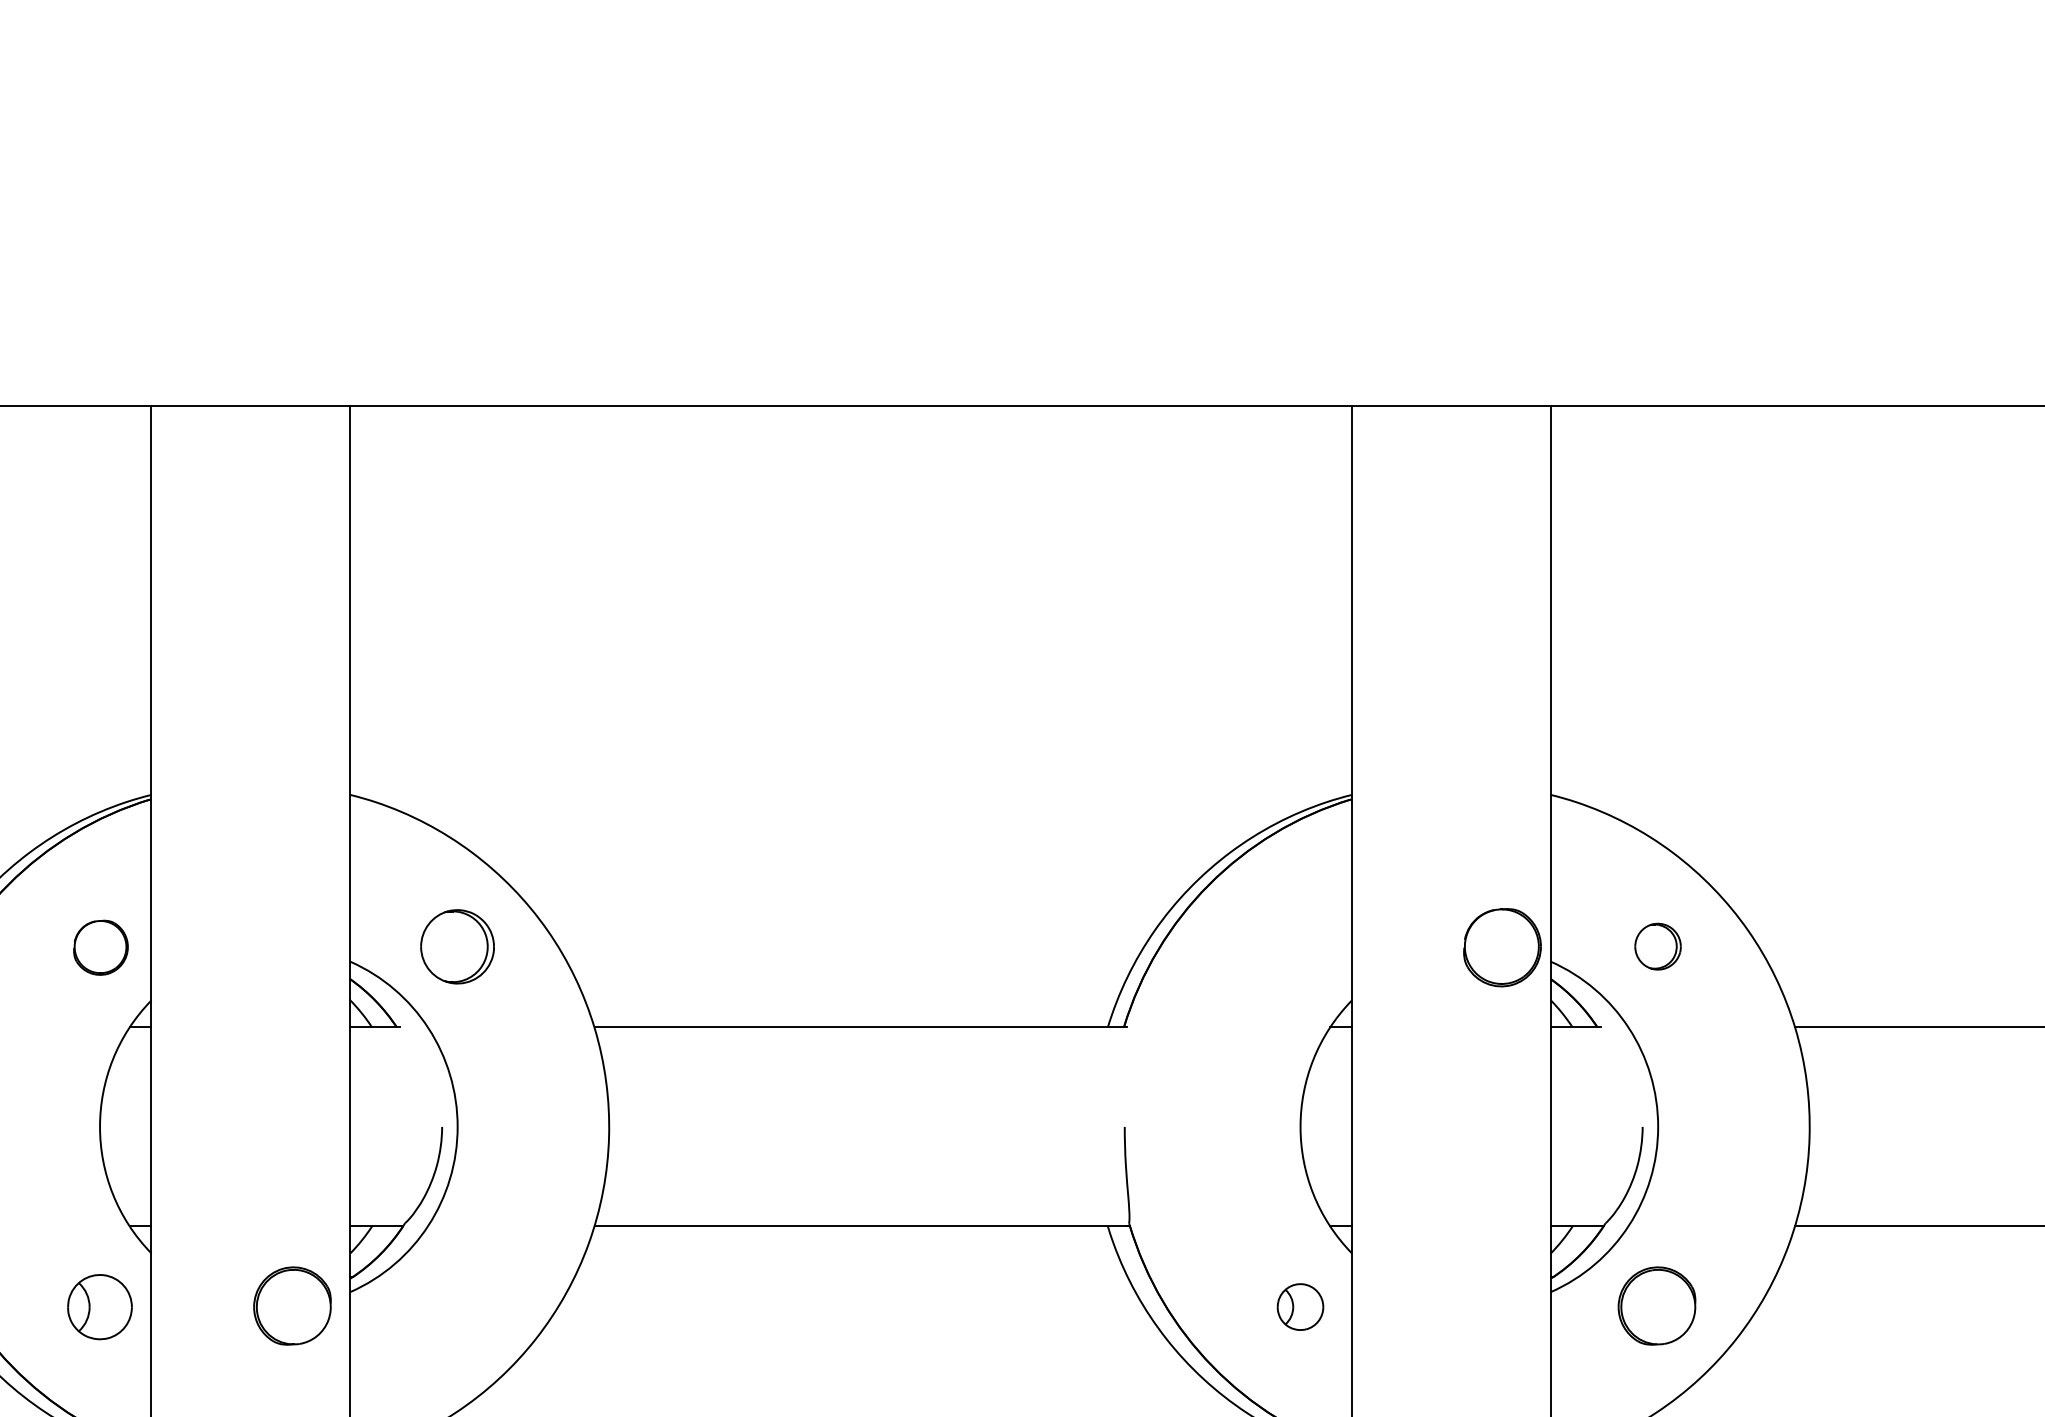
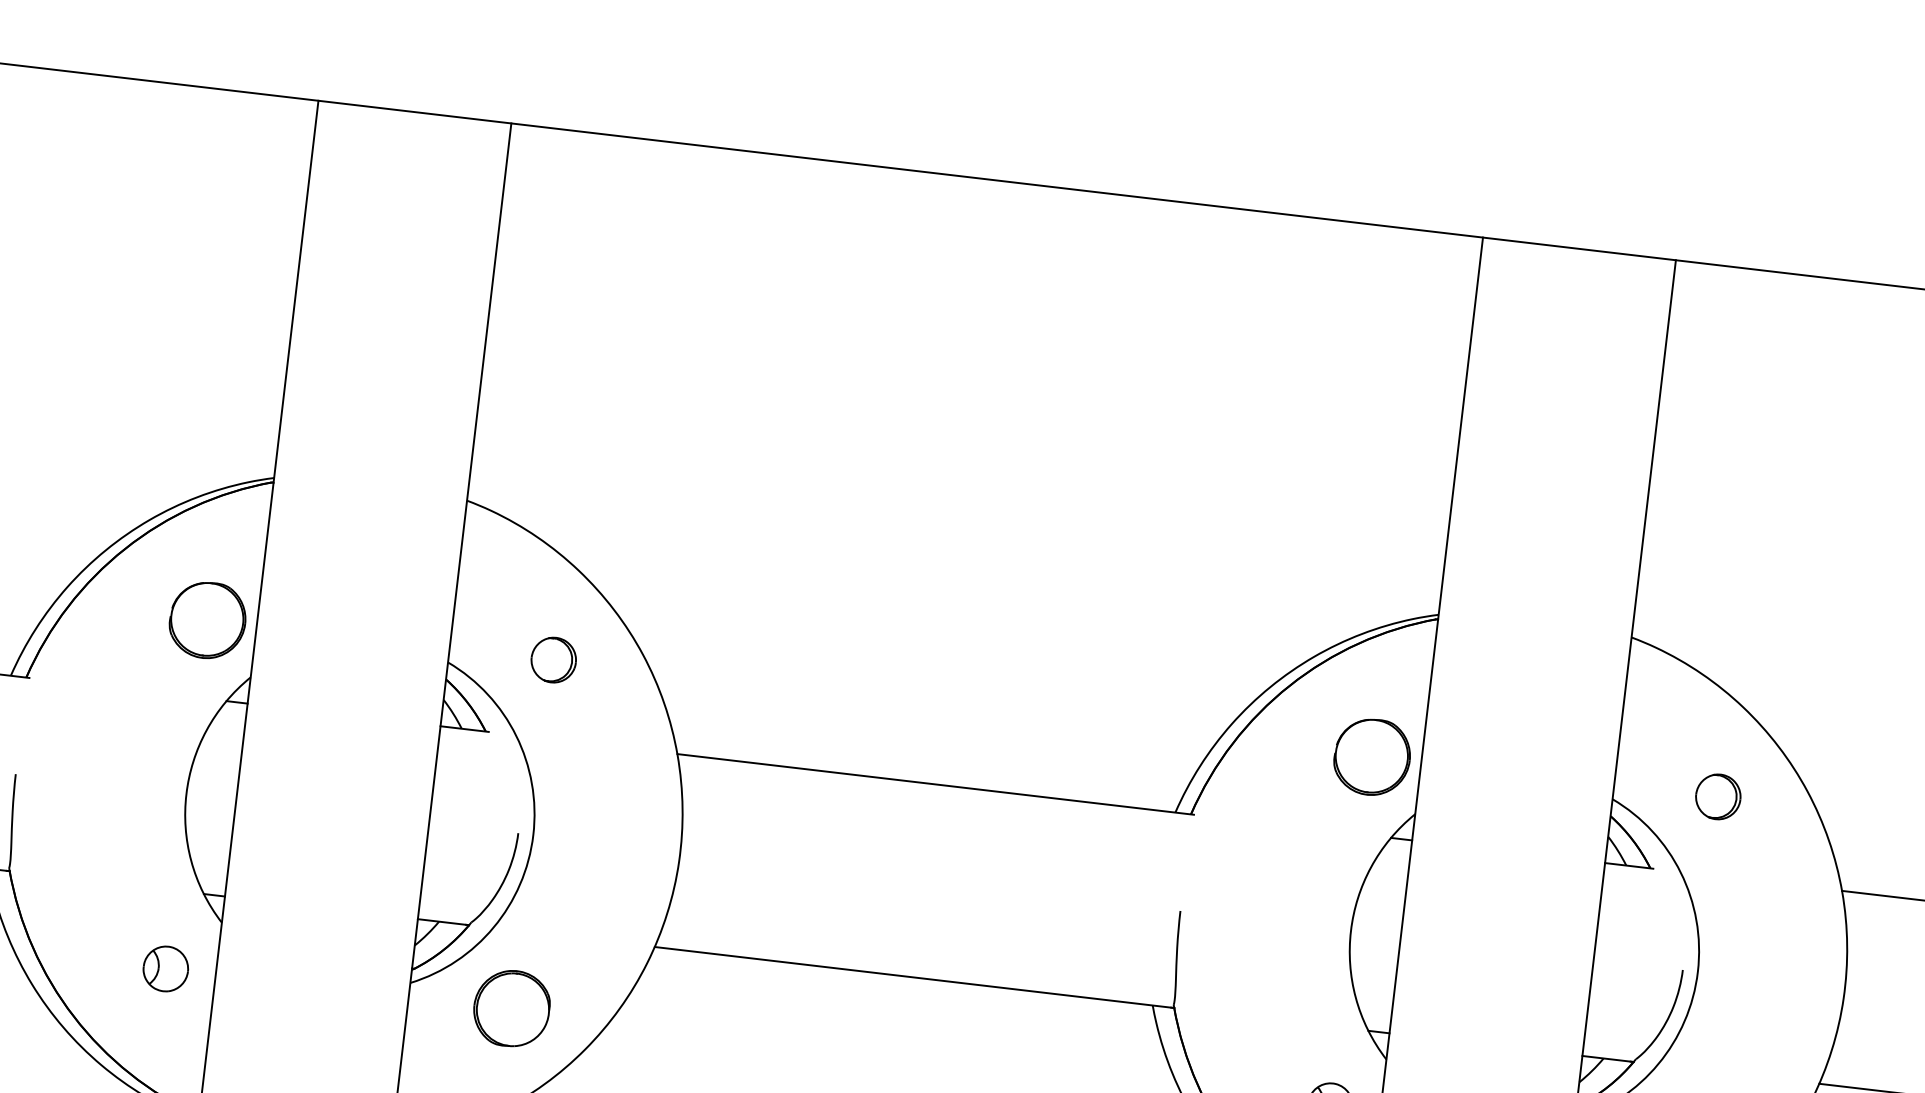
part: (457, 946) -> (553, 659), size x0.62
part: (100, 947) -> (207, 620), size x1.43
part: (1502, 947) -> (1372, 757), moved
part: (292, 1305) -> (511, 1008), moved
part: (99, 1306) -> (165, 968), size x0.71

